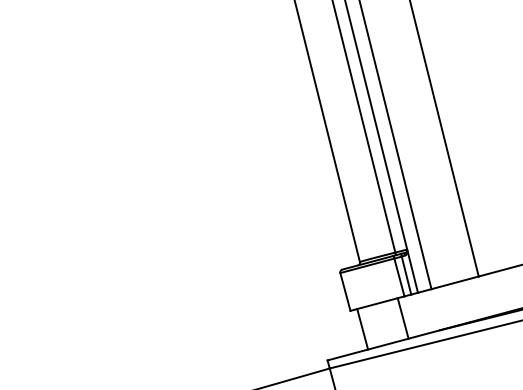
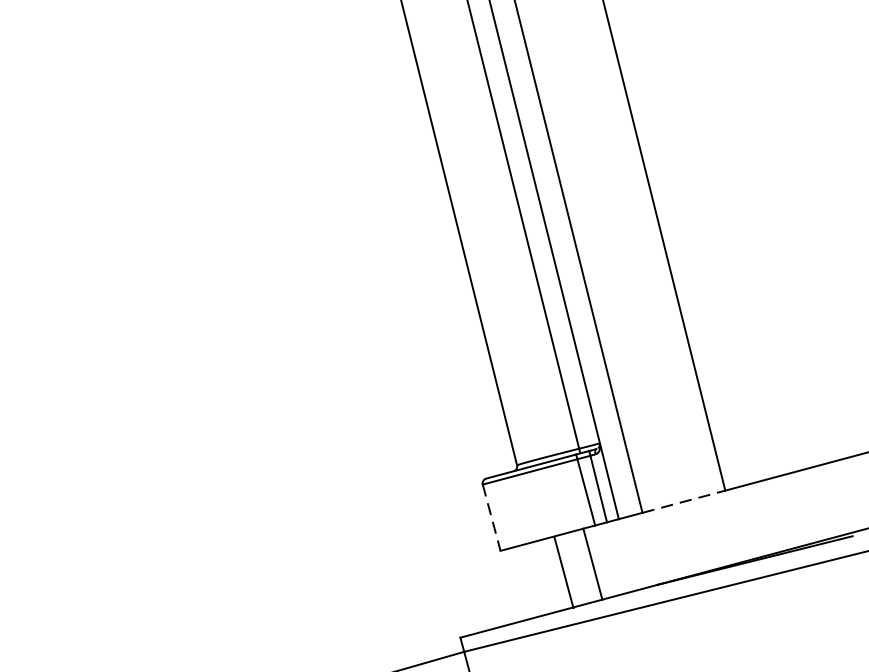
line: (455, 282) -> (684, 501), solid -> dashed
line: (345, 291) -> (491, 516), solid -> dashed
line: (362, 329) -> (563, 573), moved

